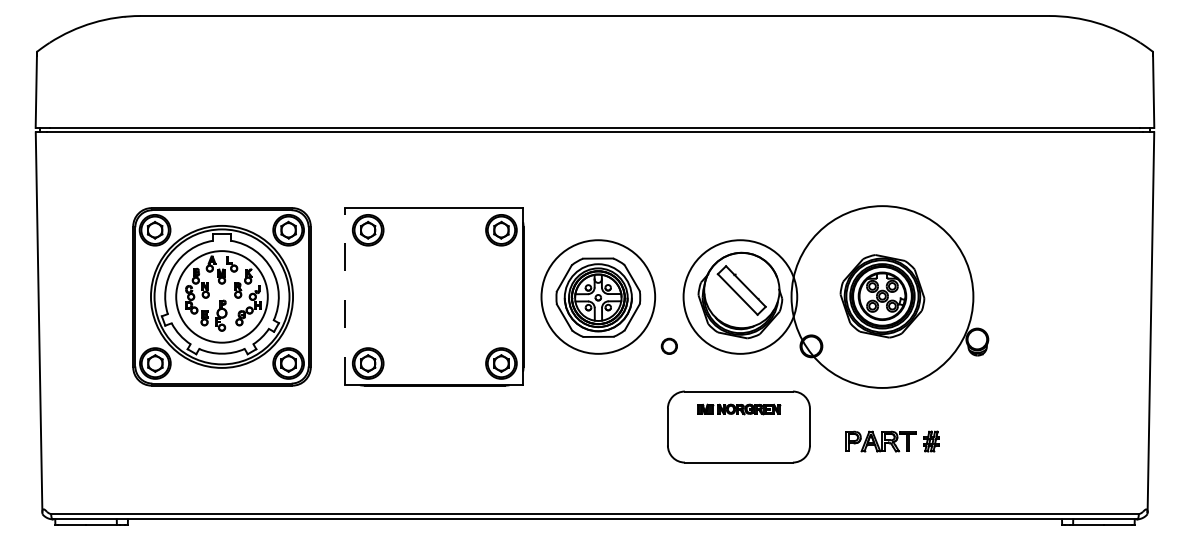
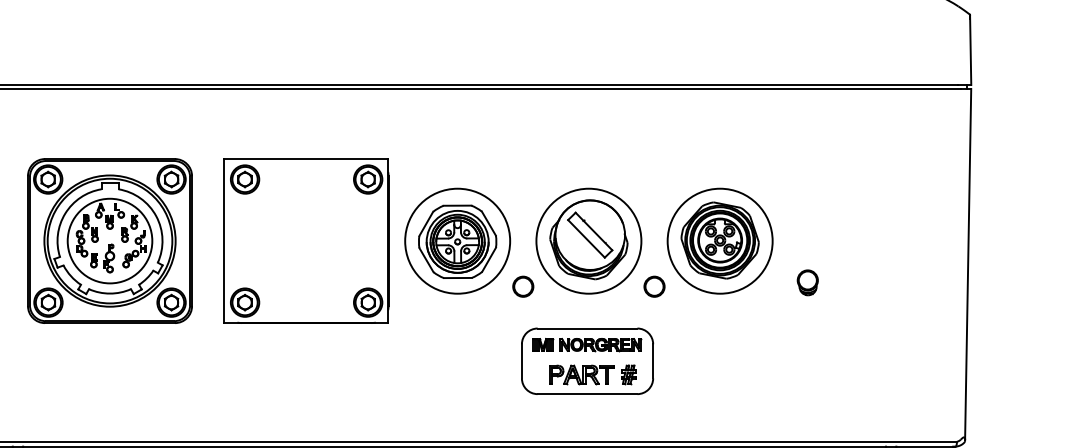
line: (345, 296) -> (224, 240), dashed -> solid
circle: (882, 296) -> (720, 240), size x0.62
part: (669, 346) -> (523, 286), size x1.43
part: (738, 409) -> (587, 345), size x1.43
part: (892, 441) -> (592, 374), moved

